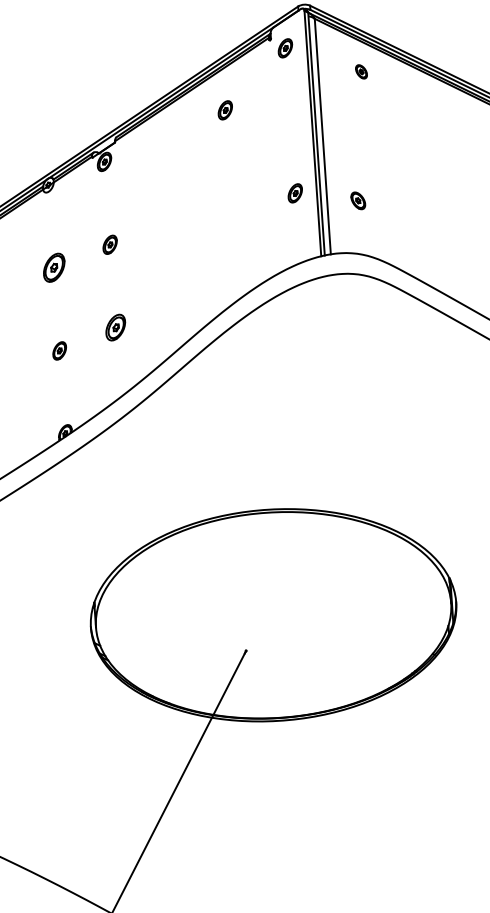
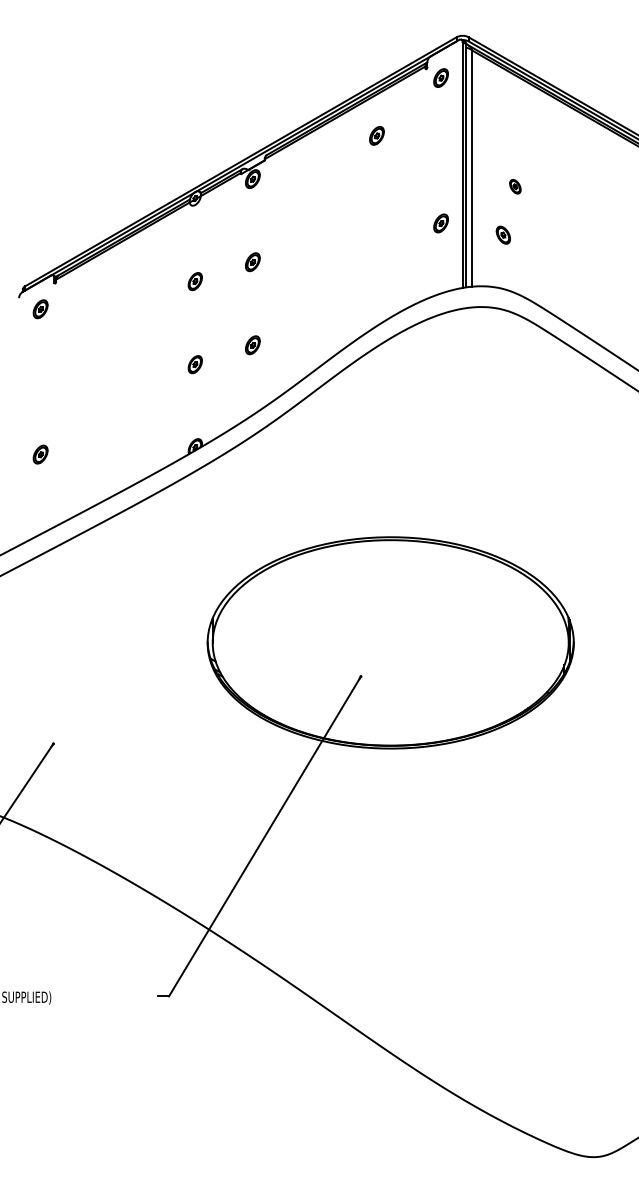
part: (361, 71) -> (515, 186), moved
part: (53, 268) -> (194, 281), size x0.62
part: (115, 327) -> (252, 345), size x0.71

